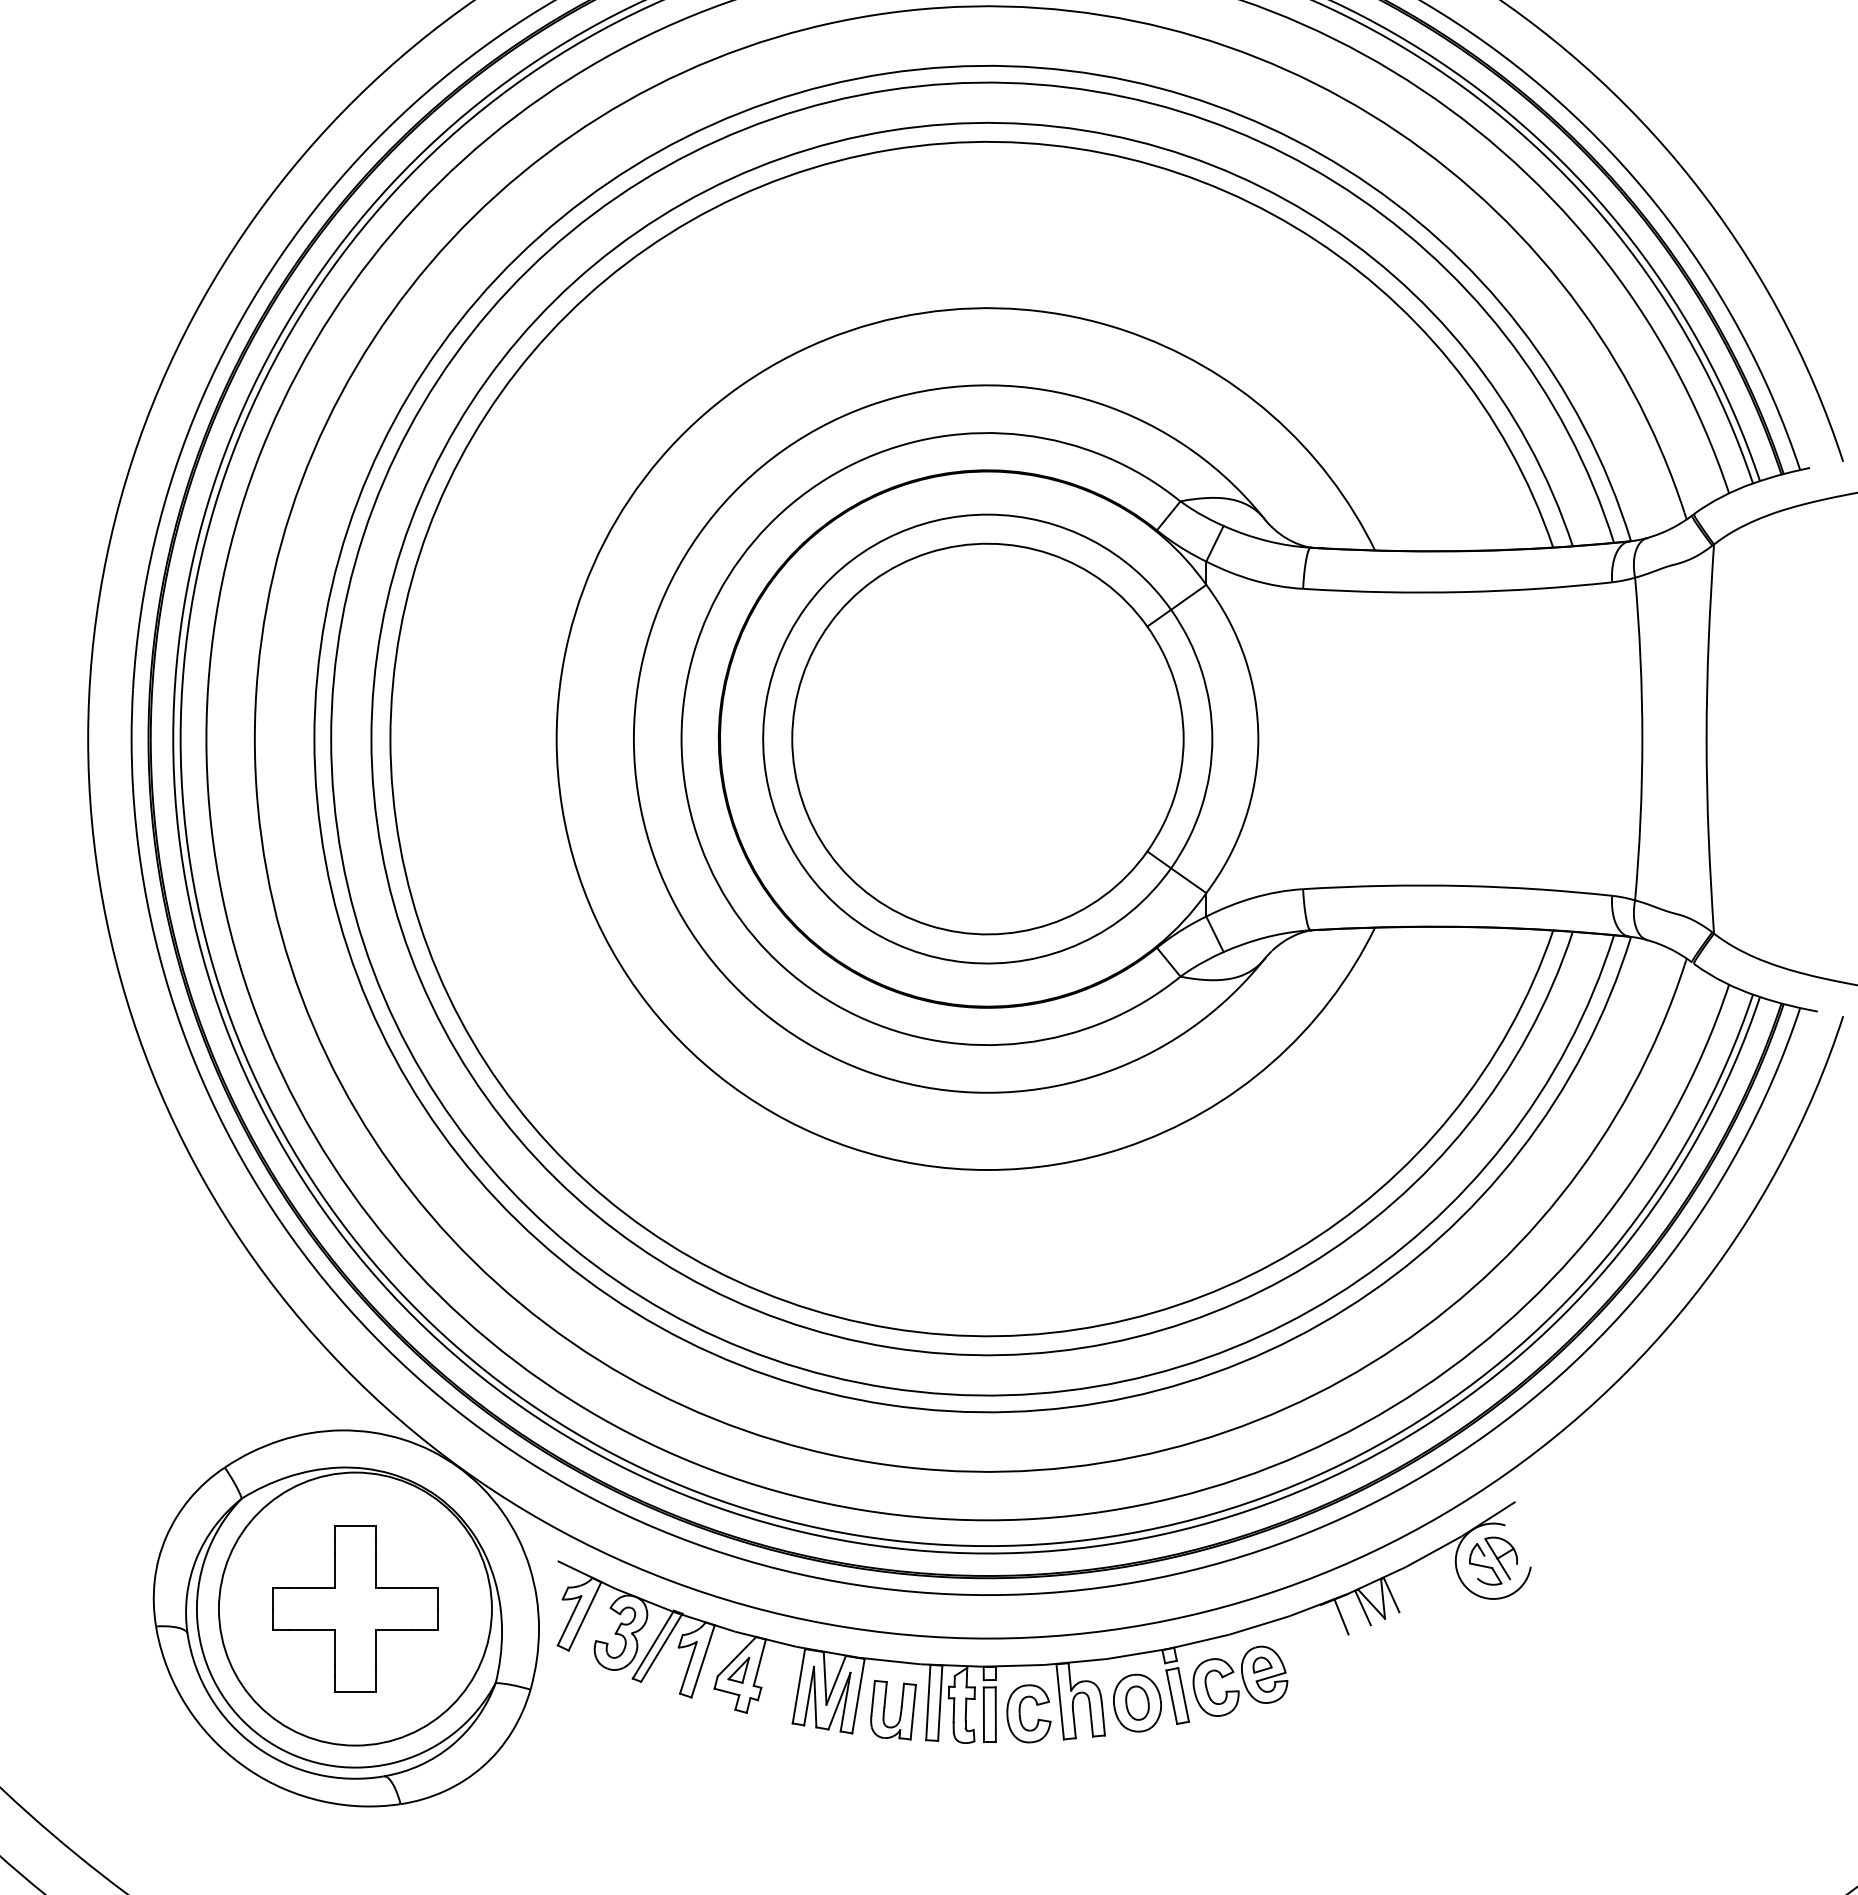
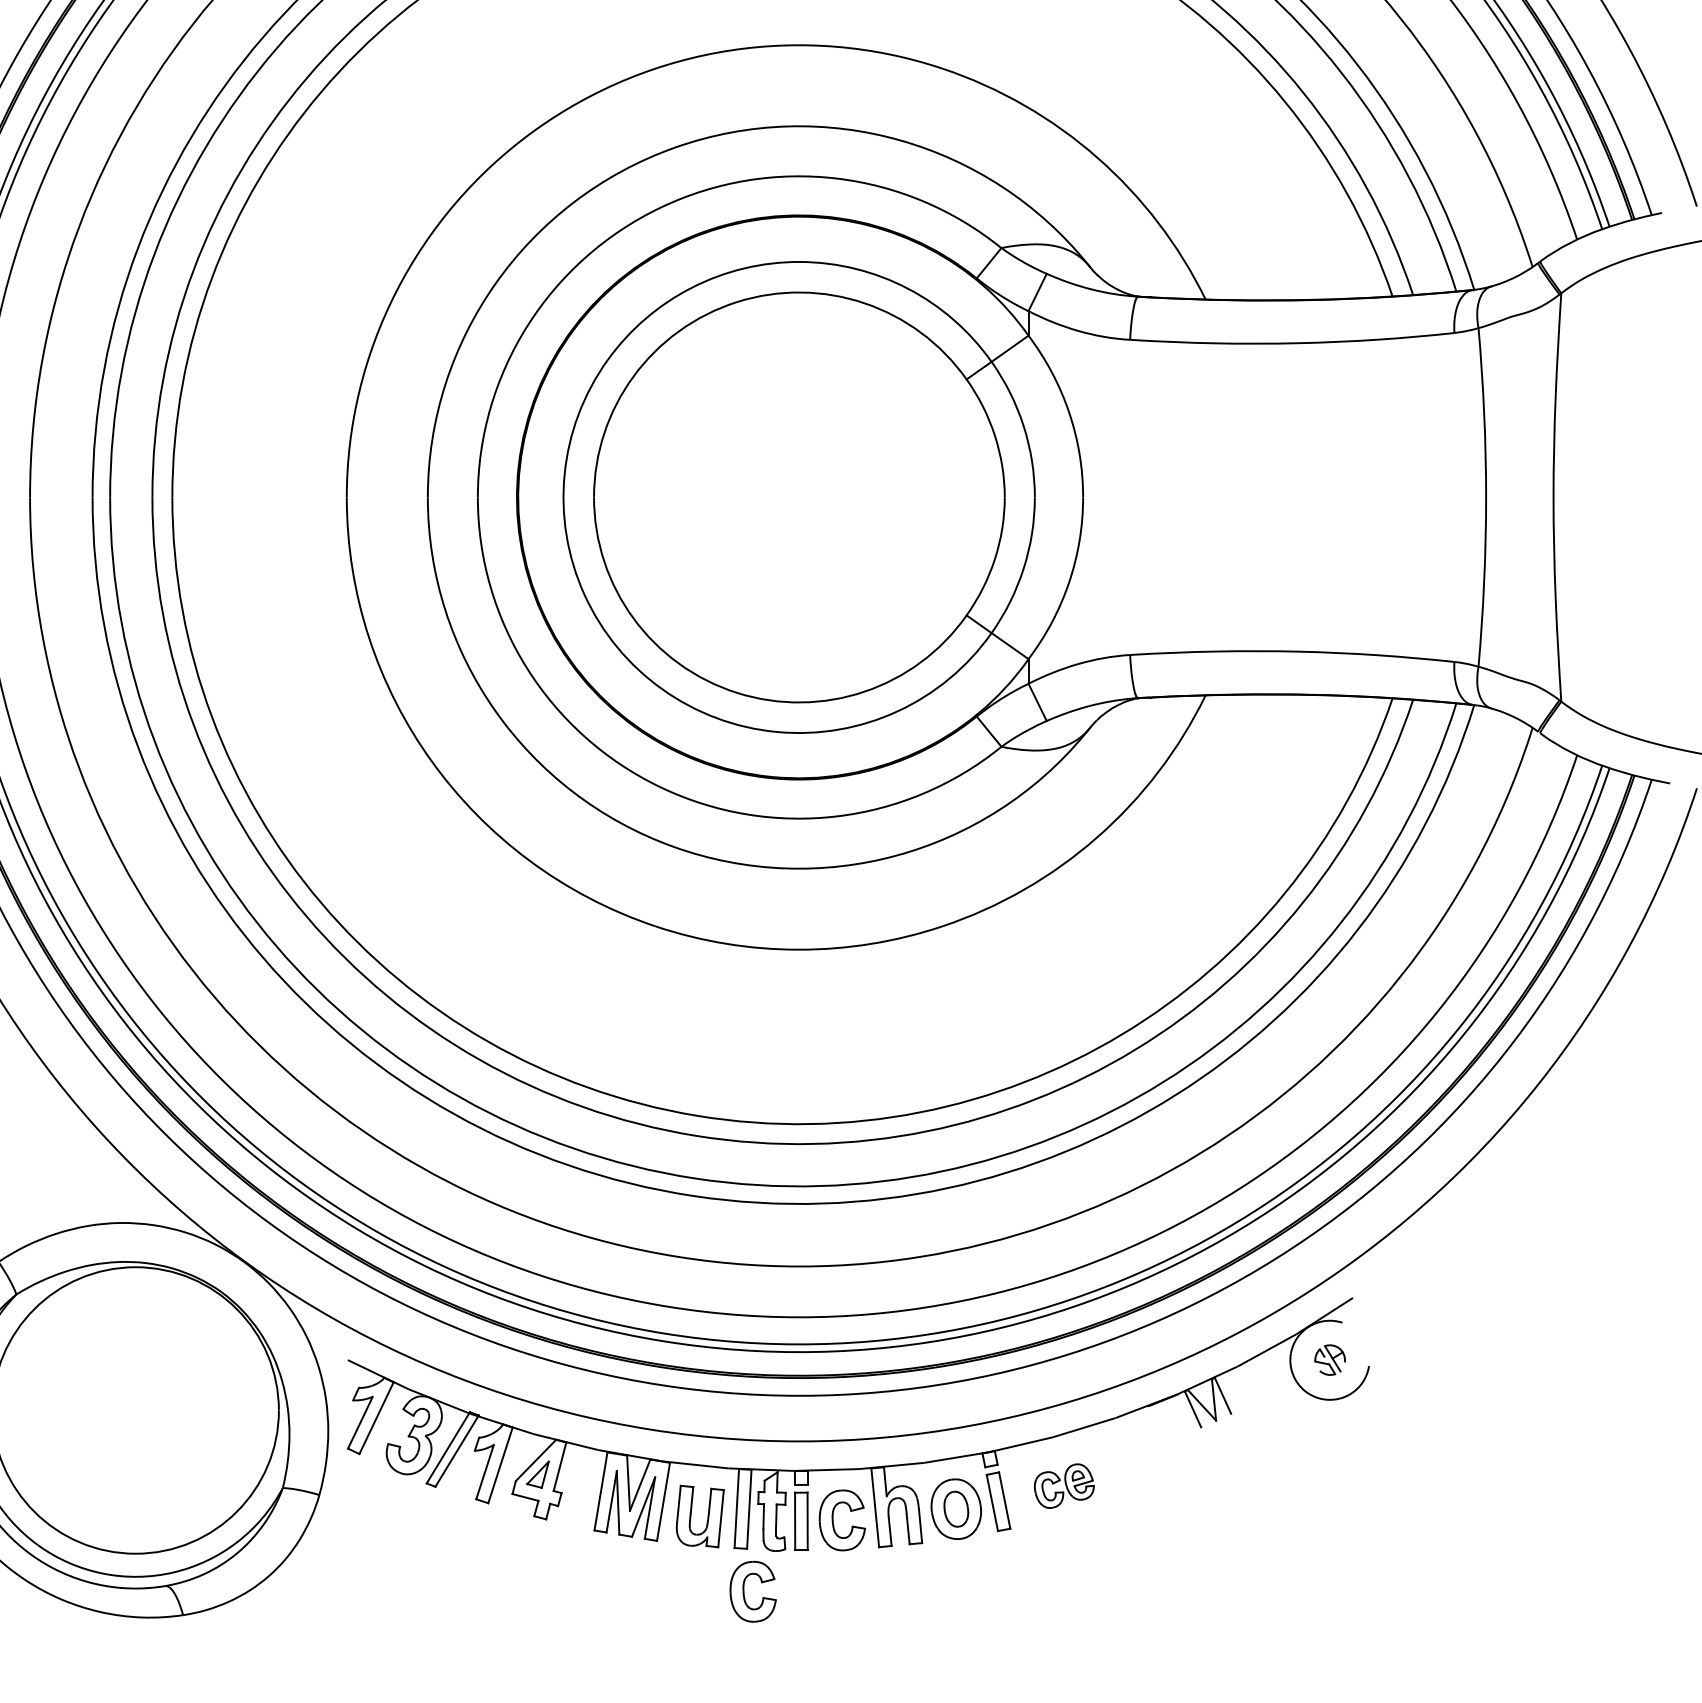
part: (1493, 1560) -> (1329, 1359), size x0.6
part: (355, 1608) -> (135, 1409), removed
line: (1341, 1616) -> (1170, 1418), removed
part: (1240, 1680) -> (1064, 1485), size x0.6
part: (935, 1781) -> (744, 1591), added

